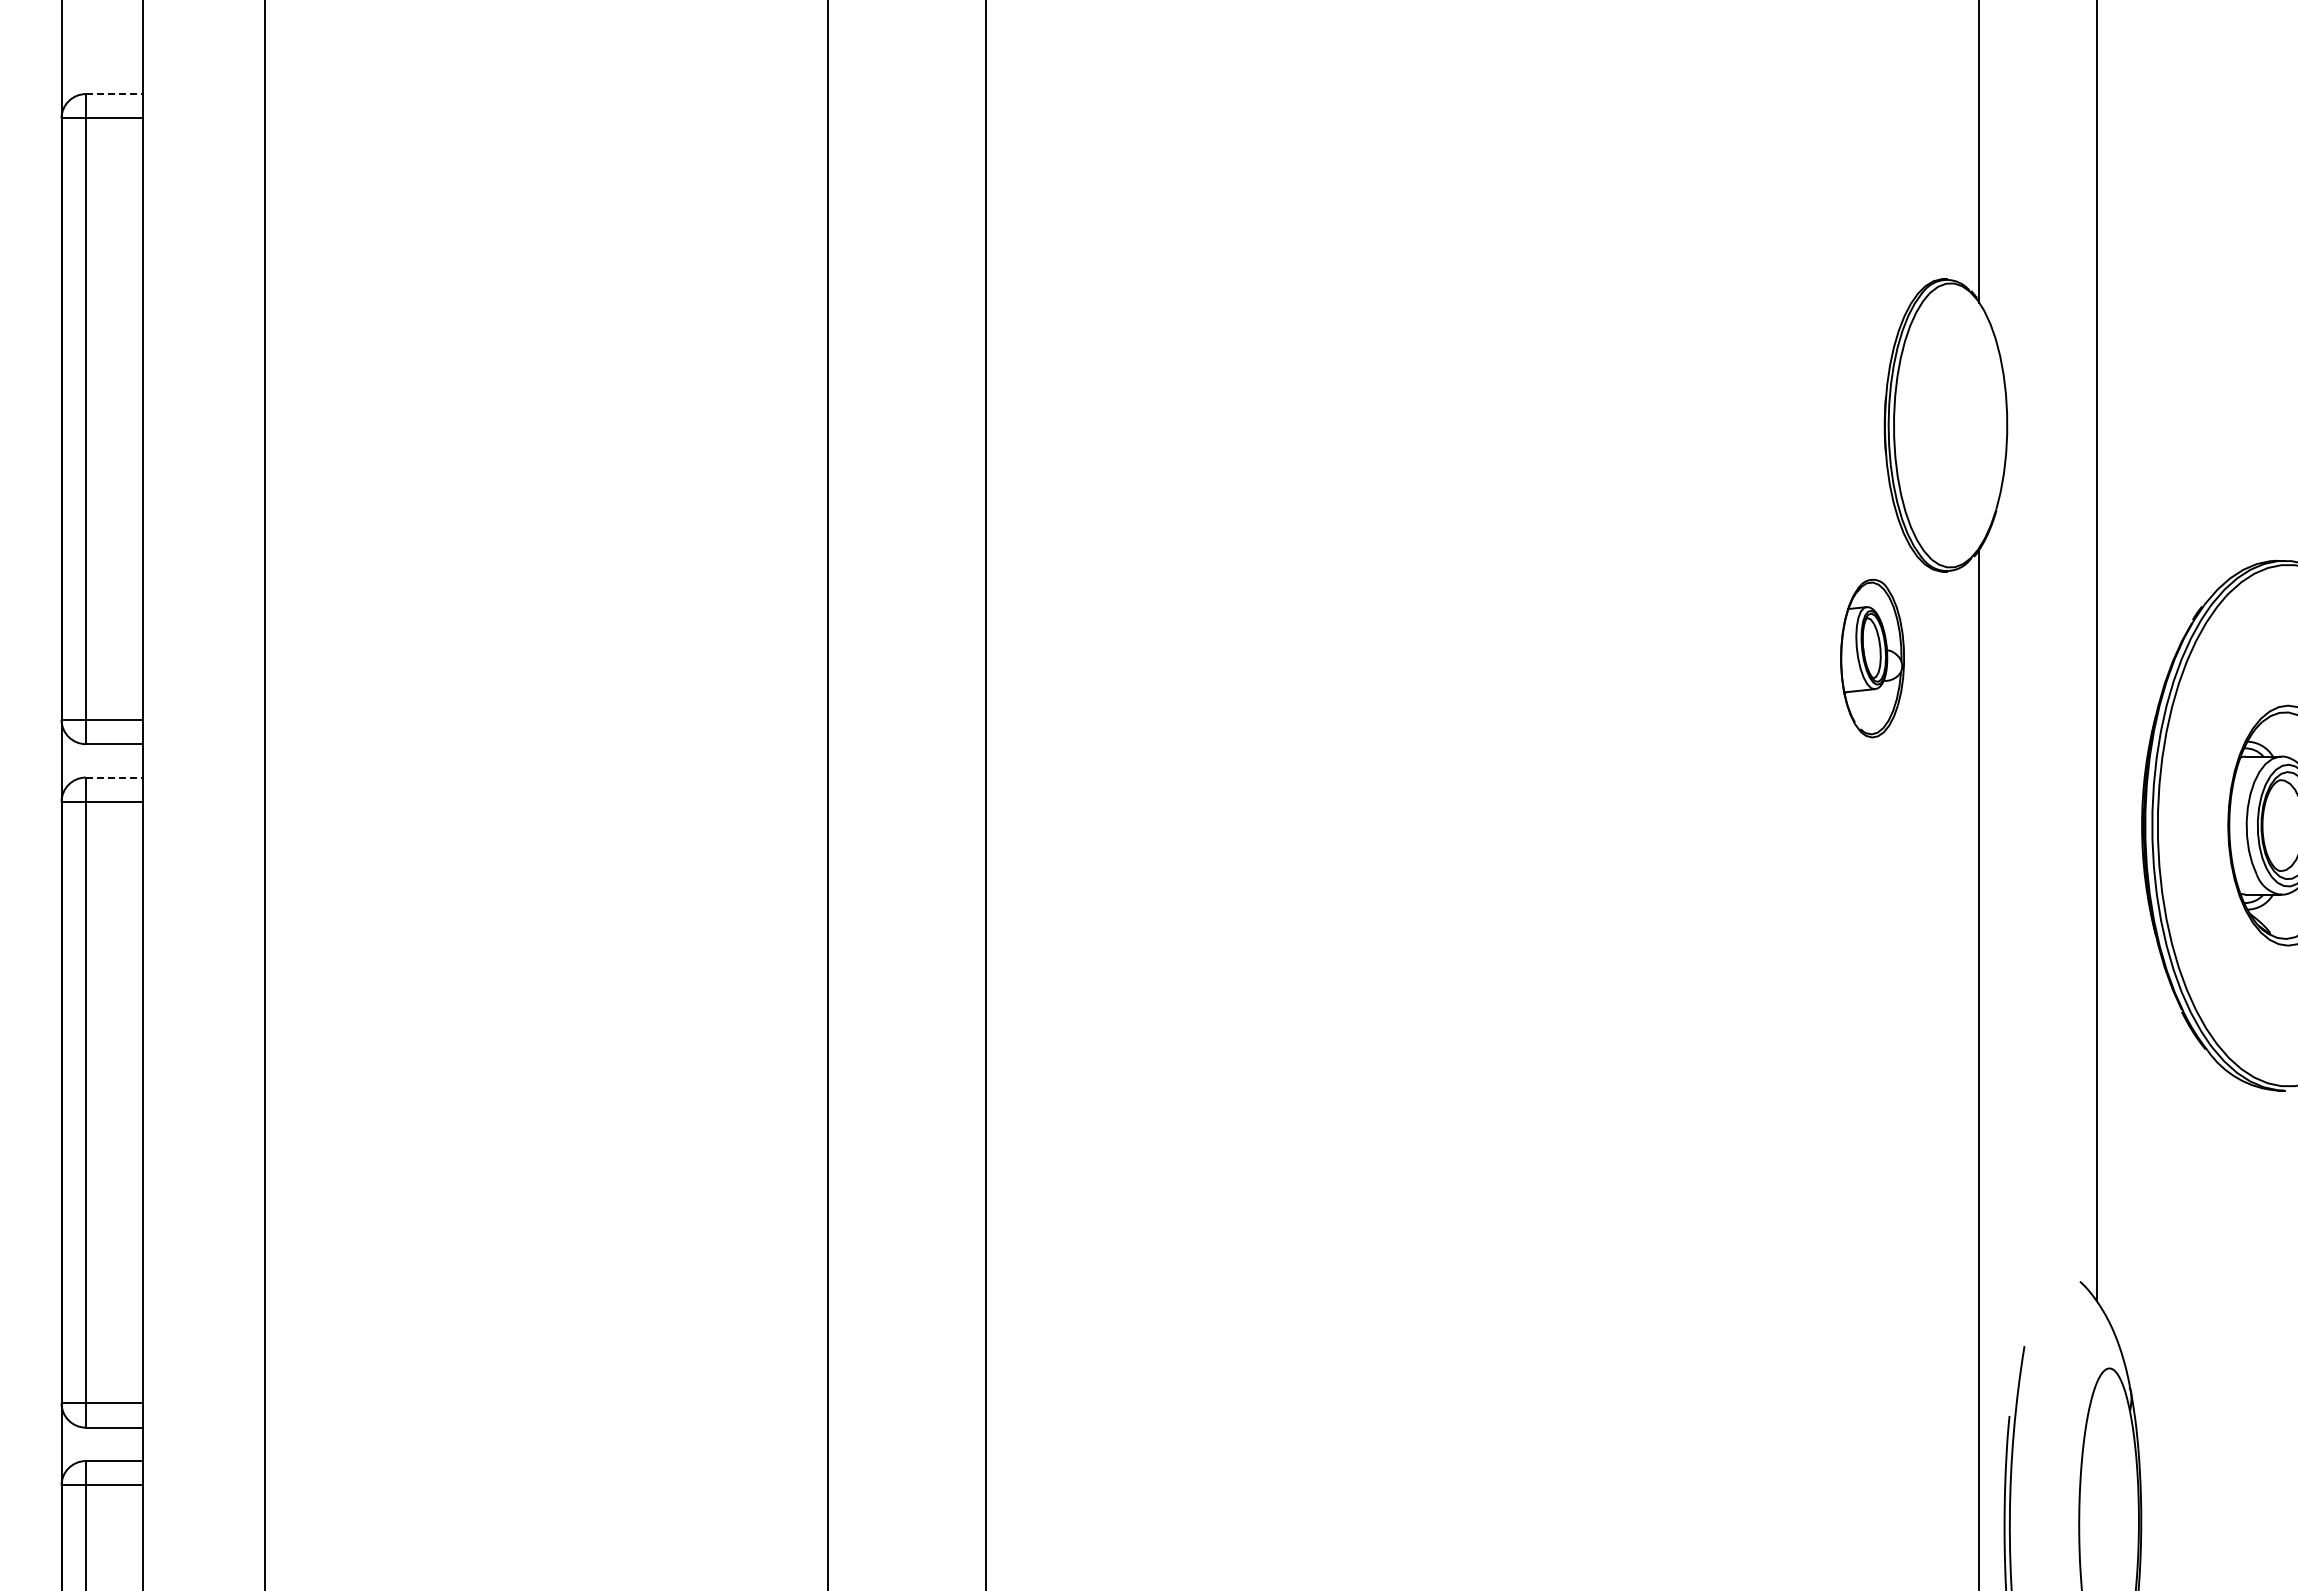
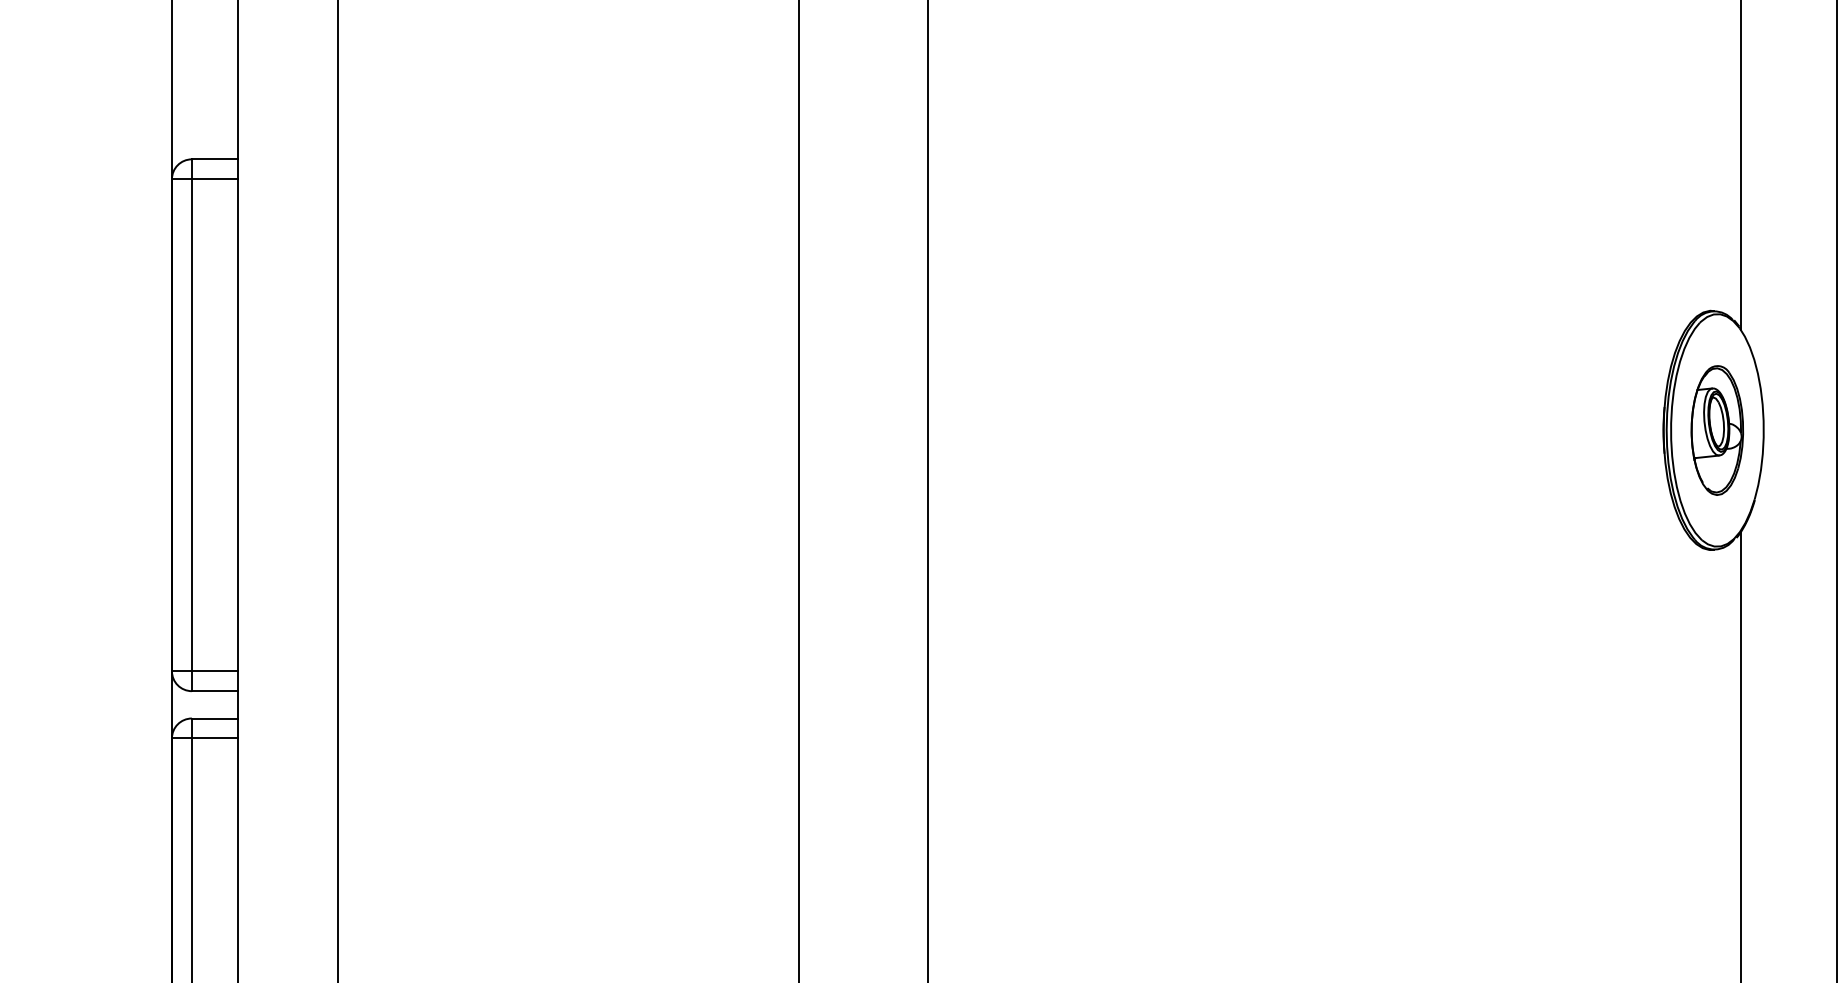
line: (114, 94) -> (215, 159), dashed -> solid
part: (1872, 658) -> (1717, 430), moved
line: (114, 777) -> (215, 718), dashed -> solid

